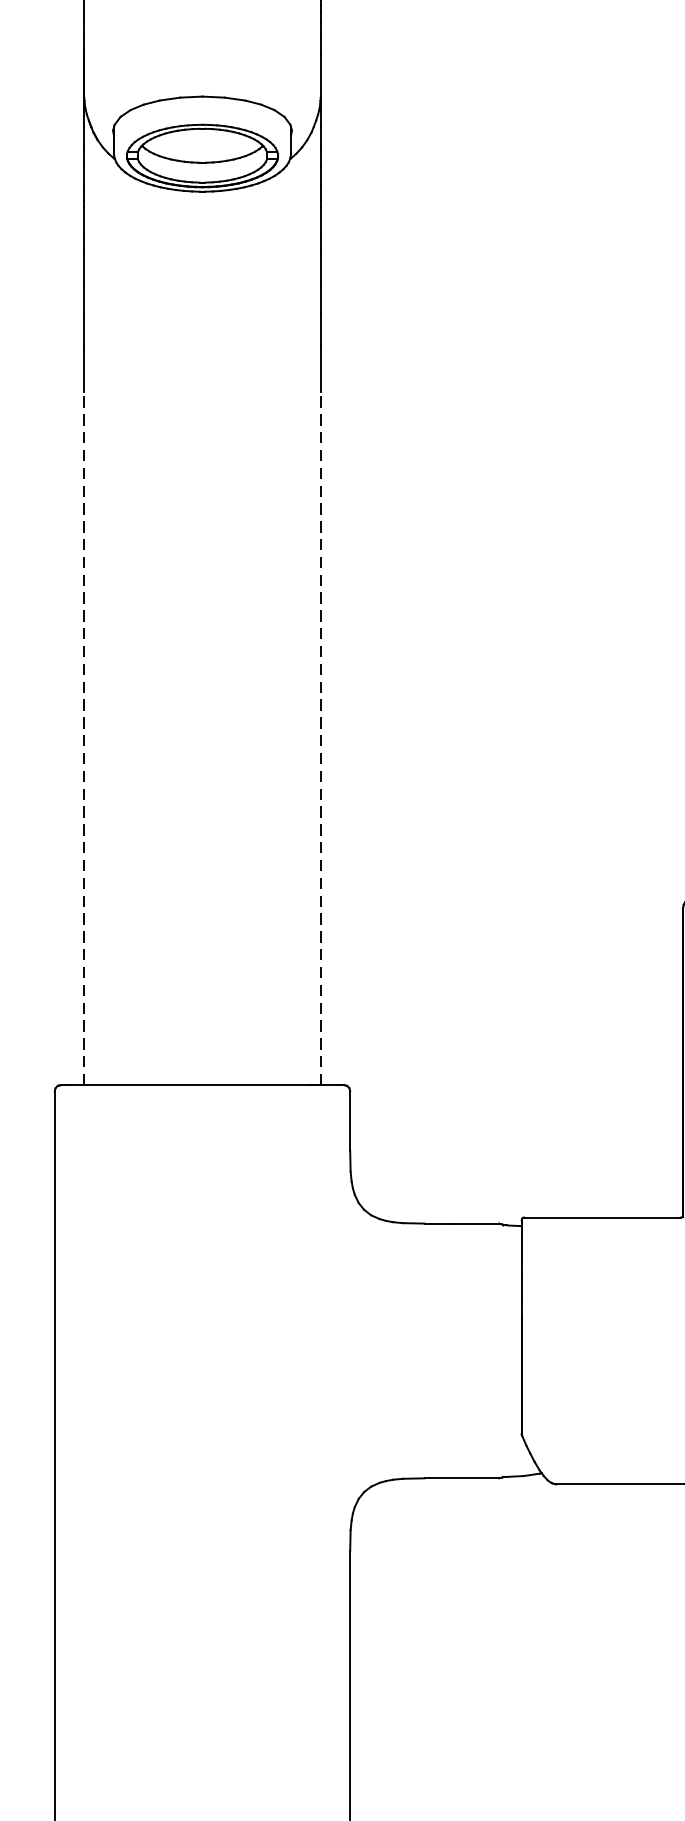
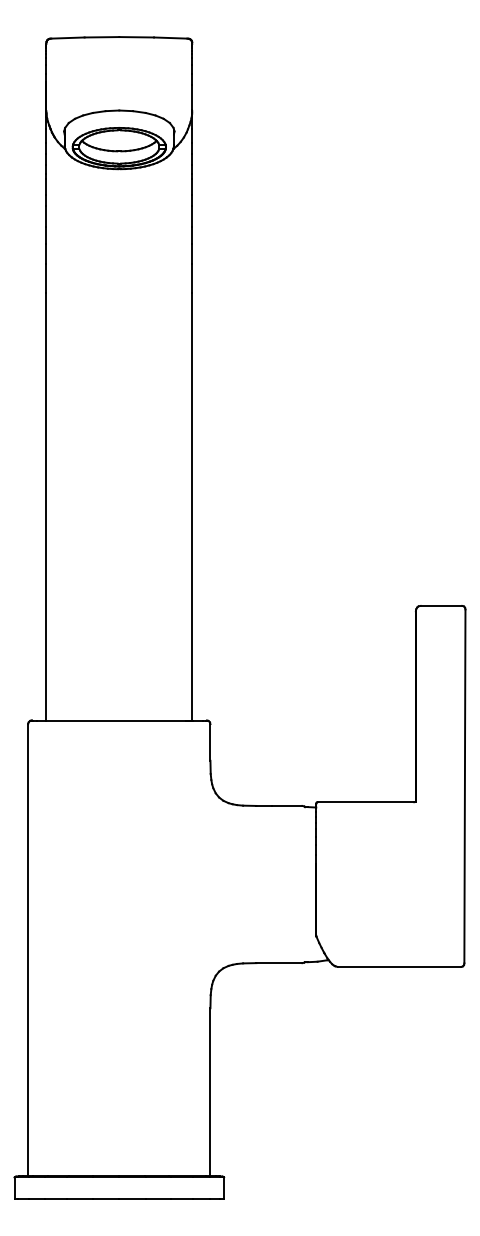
line: (84, 738) -> (46, 506), dashed -> solid
line: (321, 738) -> (192, 506), dashed -> solid

